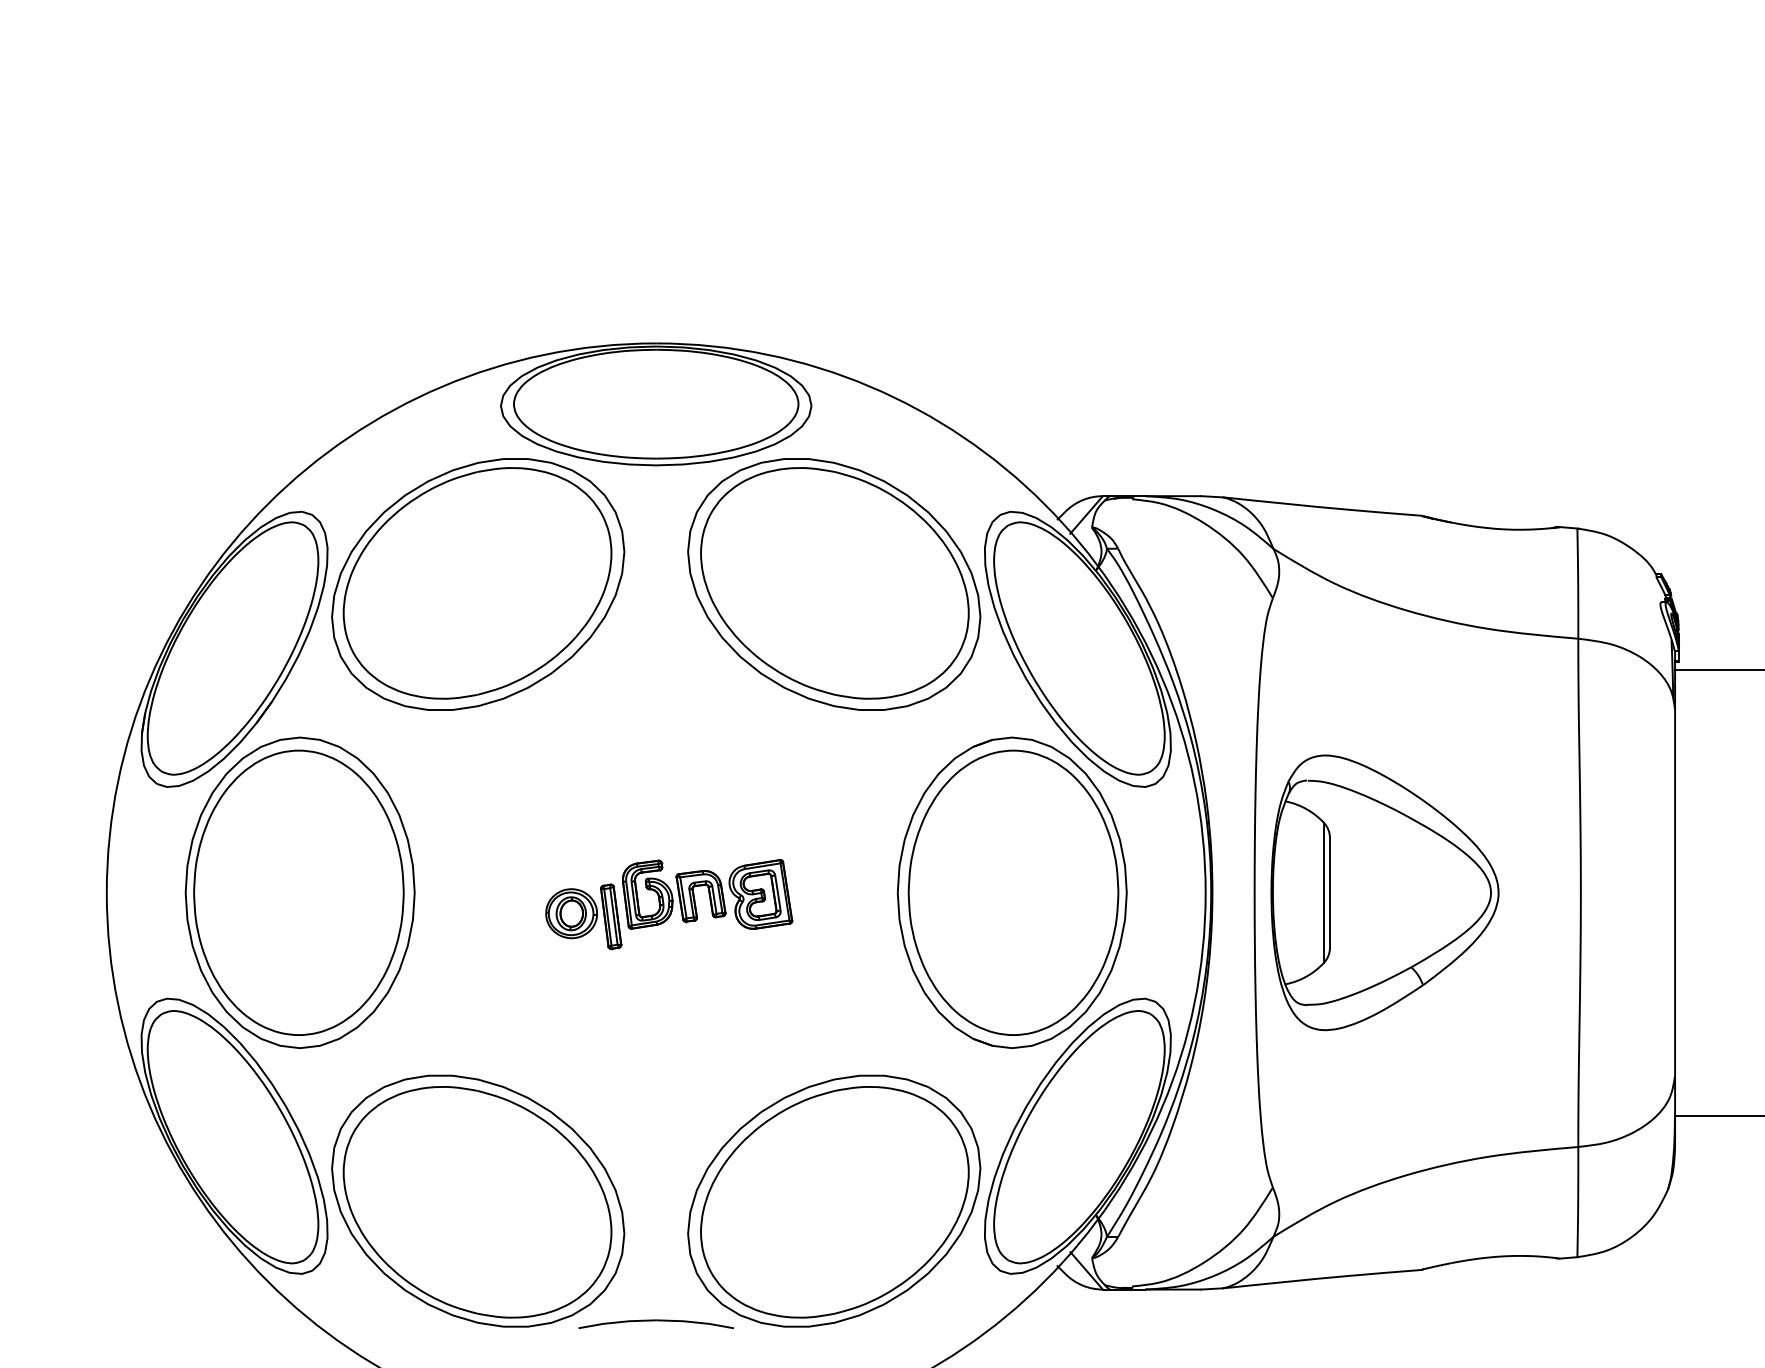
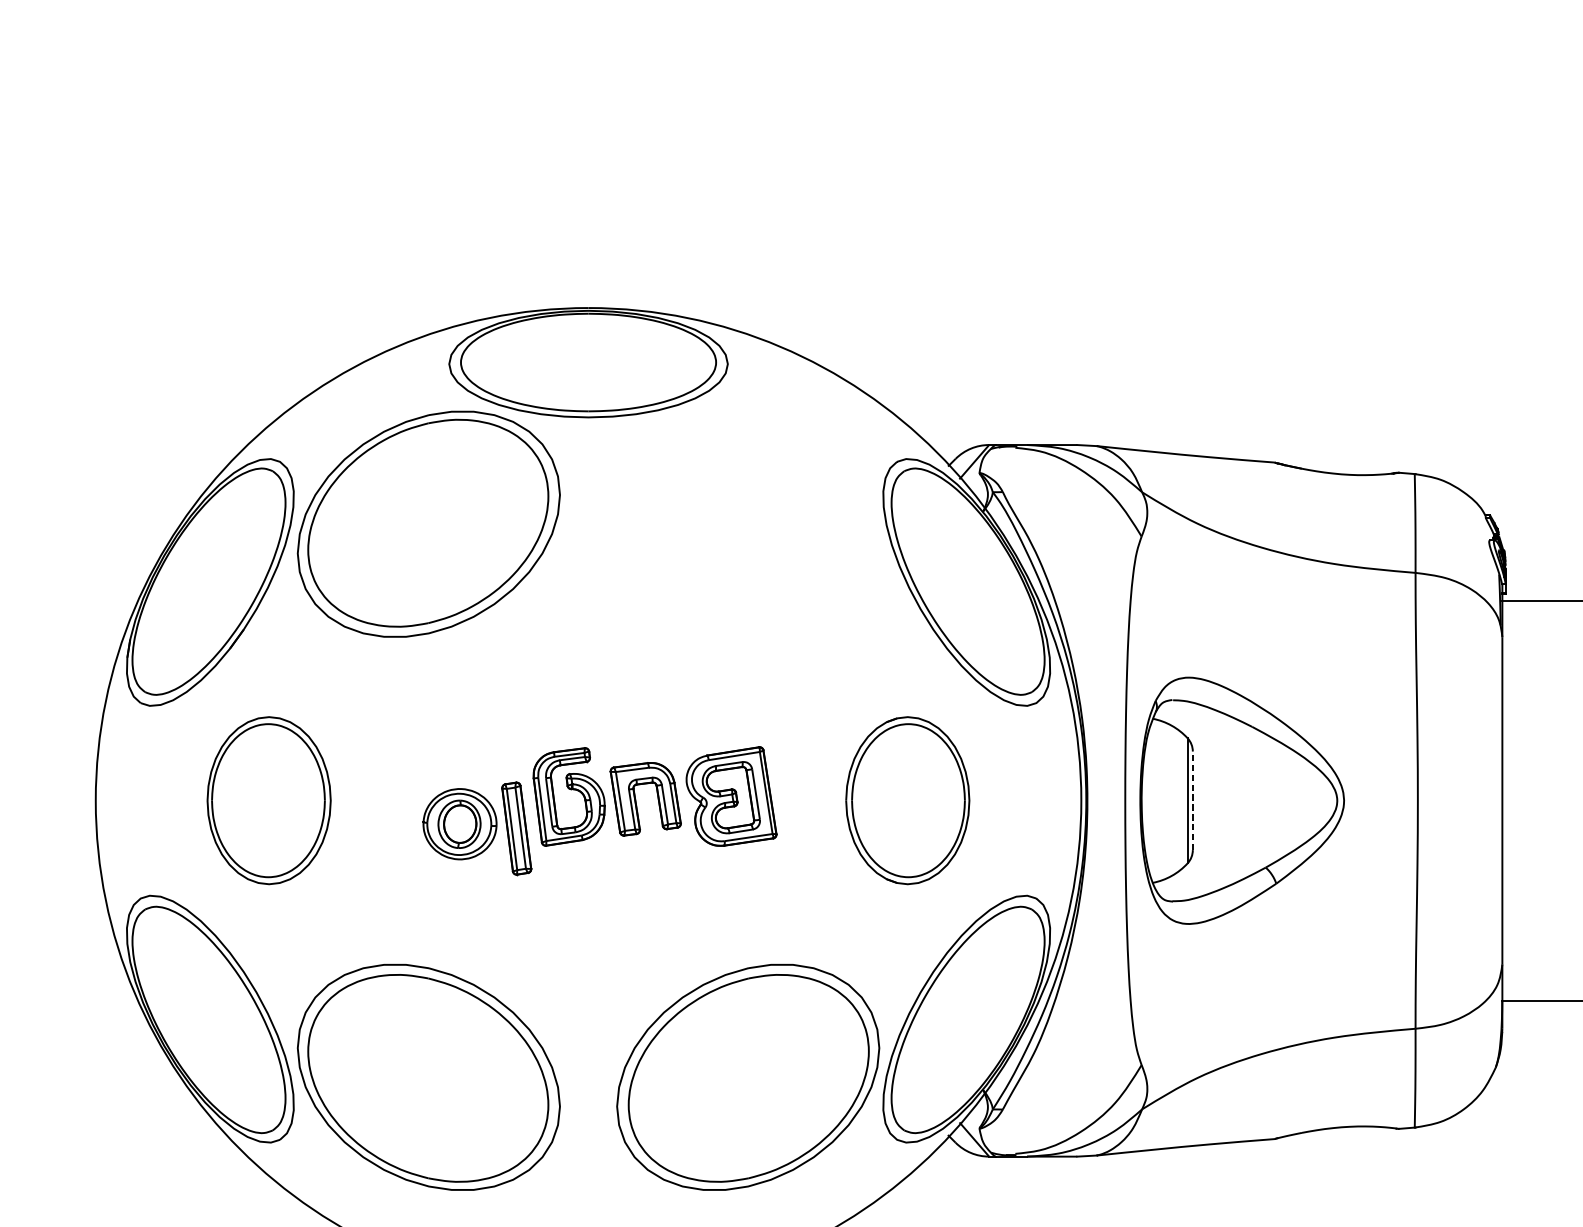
part: (834, 584) -> (748, 524), removed
part: (299, 892) -> (268, 800), size x0.6
part: (1011, 892) -> (907, 800), size x0.6
line: (1329, 892) -> (1192, 800), solid -> dashed
part: (669, 904) -> (600, 811), size x1.6
part: (655, 1324) -> (587, 1187), removed

